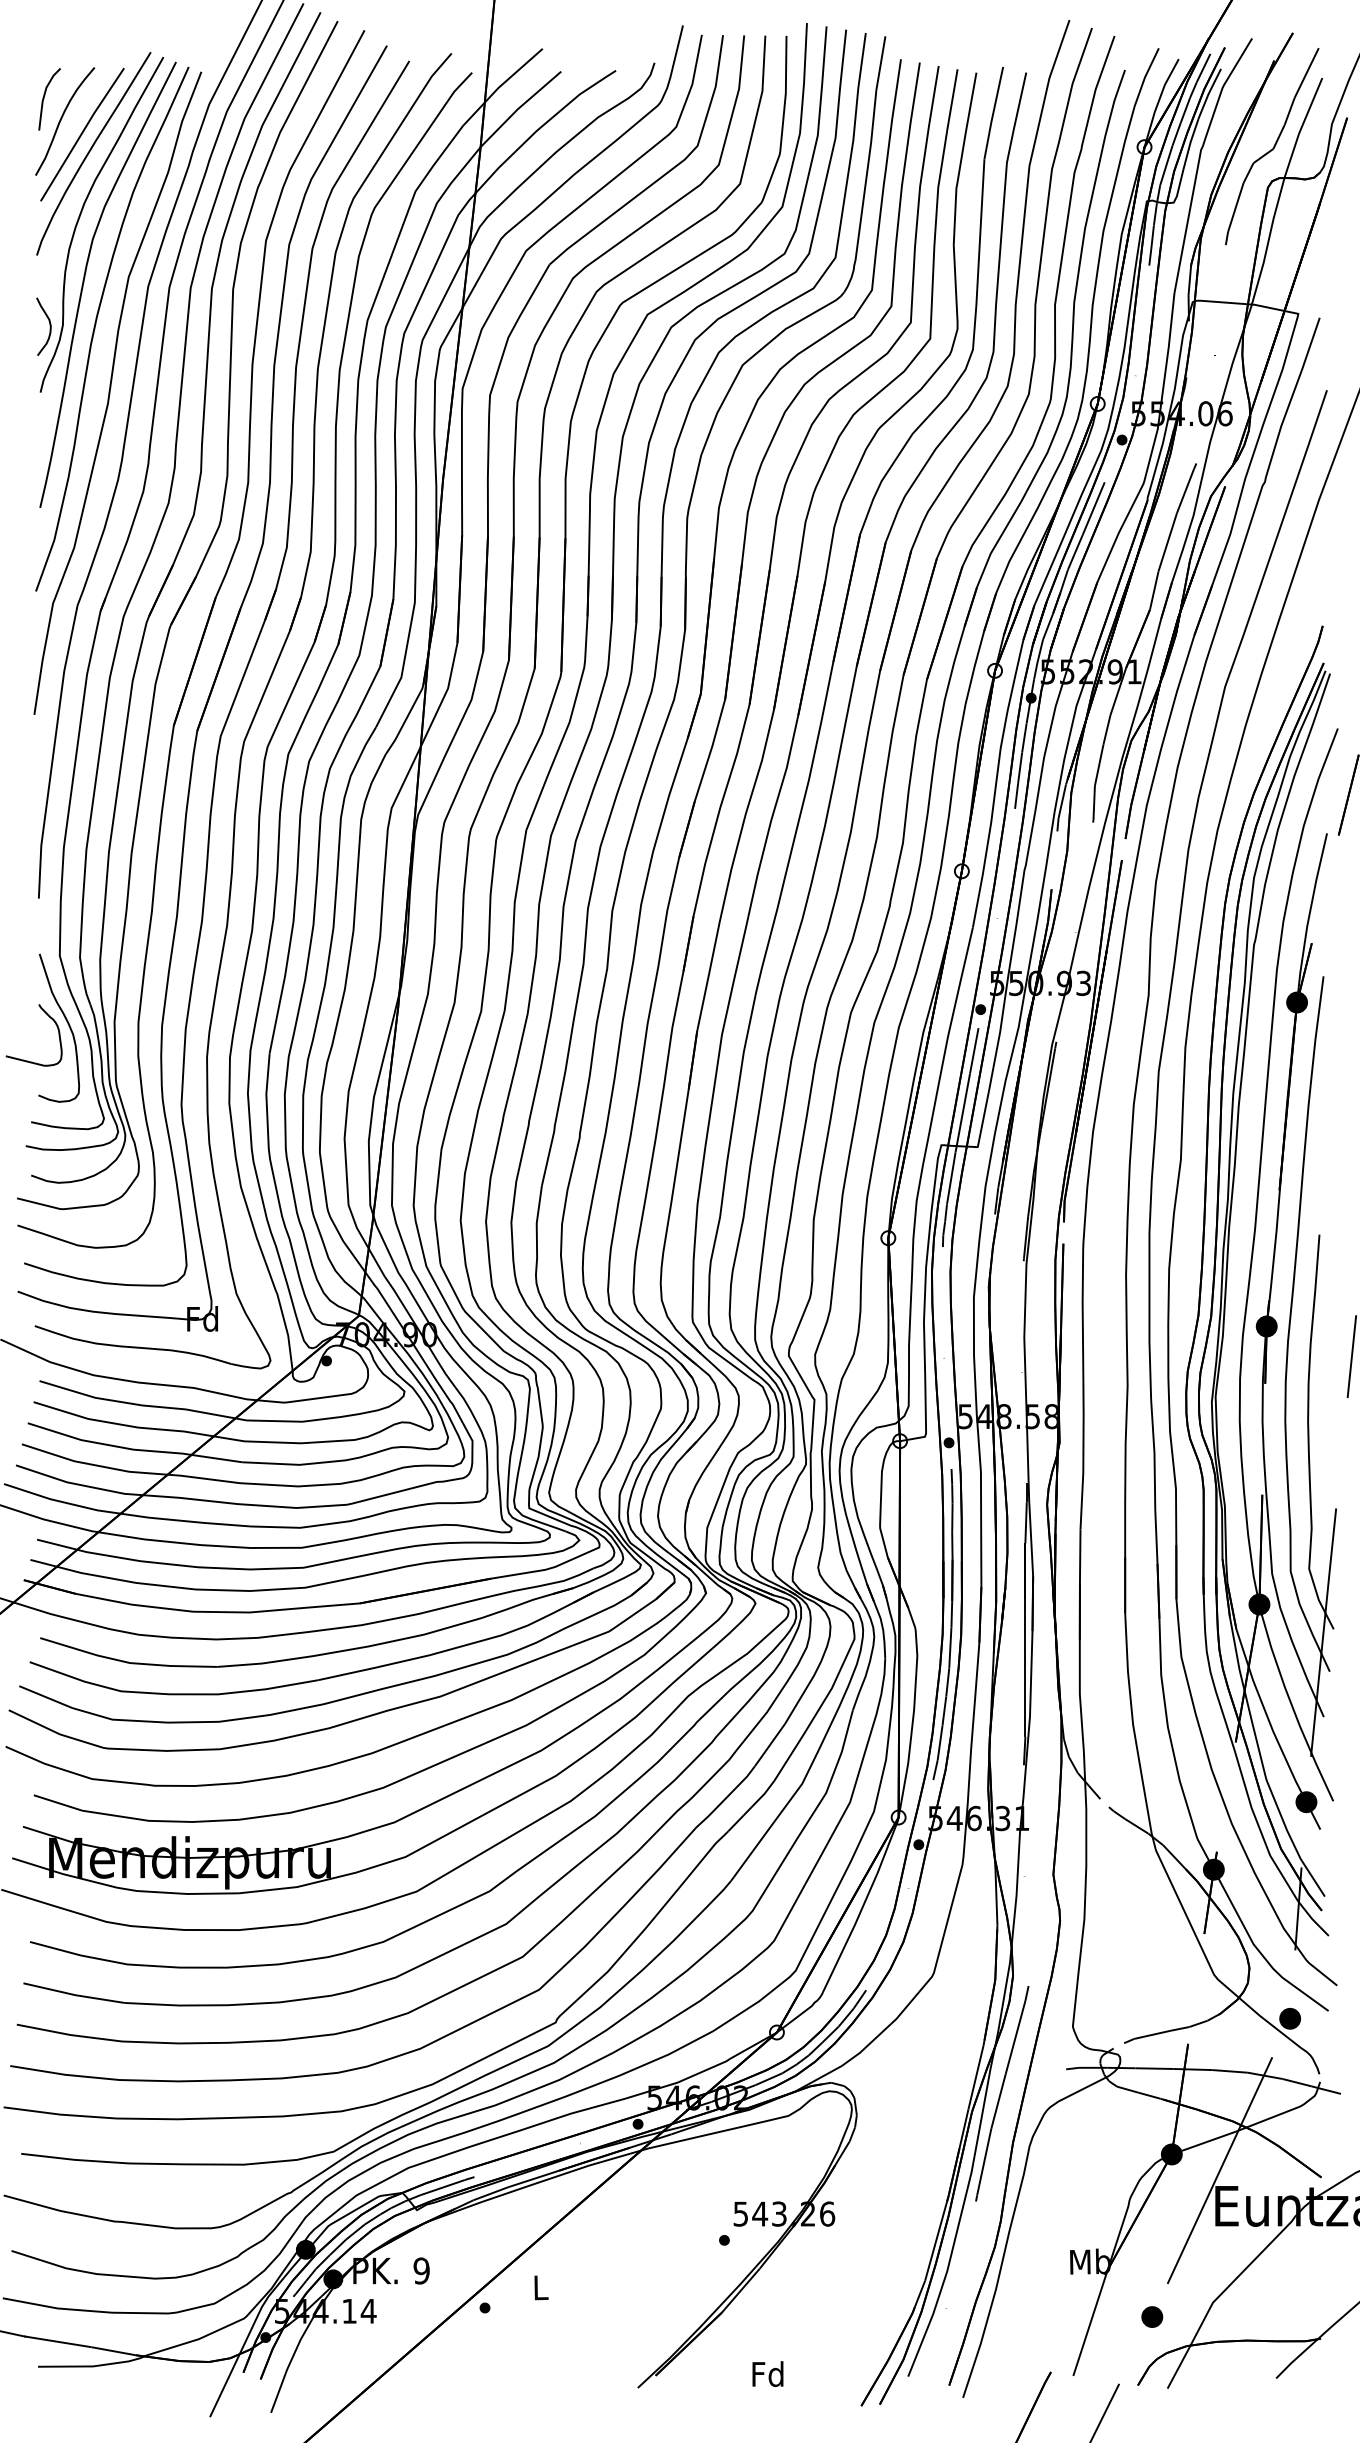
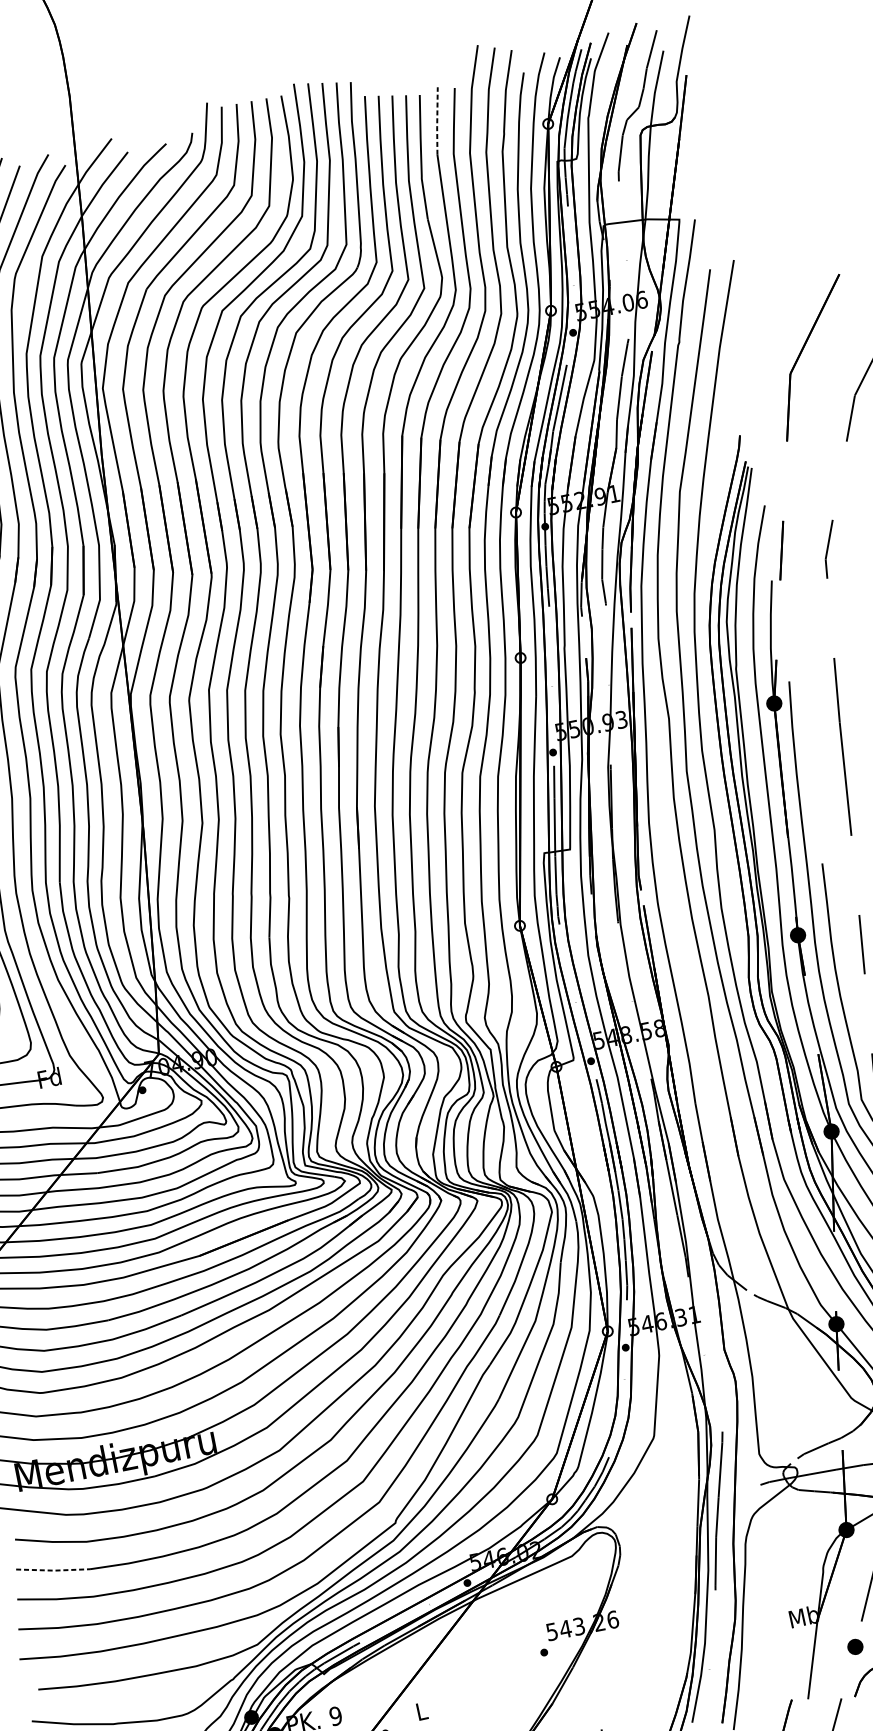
line: (993, 113) -> (437, 121), solid -> dashed
line: (74, 1995) -> (53, 1570), solid -> dashed

